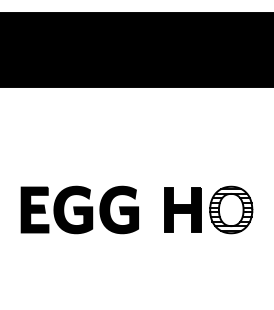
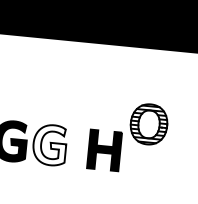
fill: (119, 209) -> (50, 144), removed
part: (231, 209) -> (149, 123), moved

